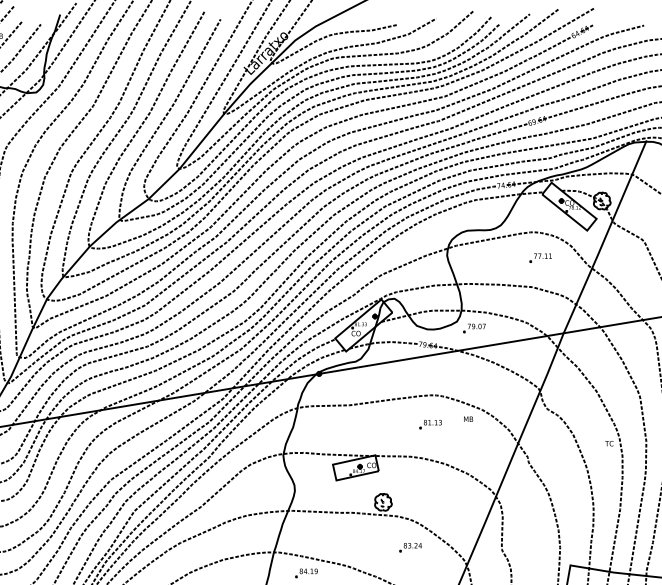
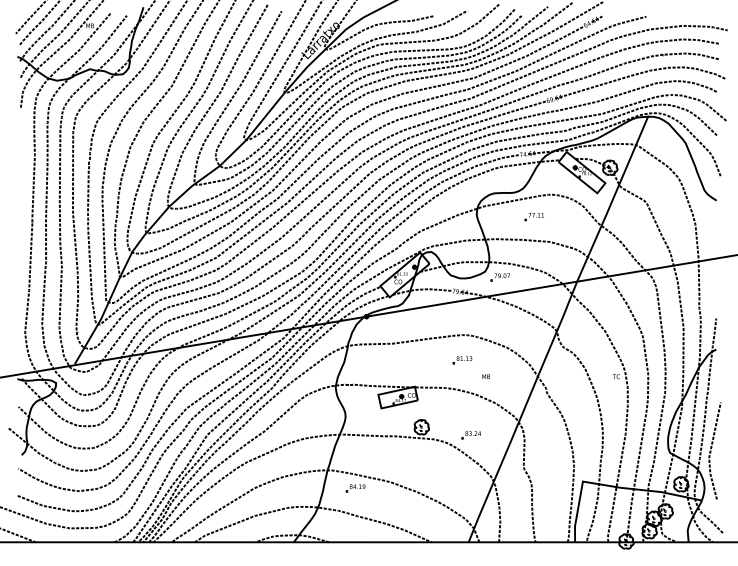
part: (539, 258) -> (533, 217), moved
text: (468, 419) -> (486, 376), moved
part: (409, 547) -> (470, 435), moved

